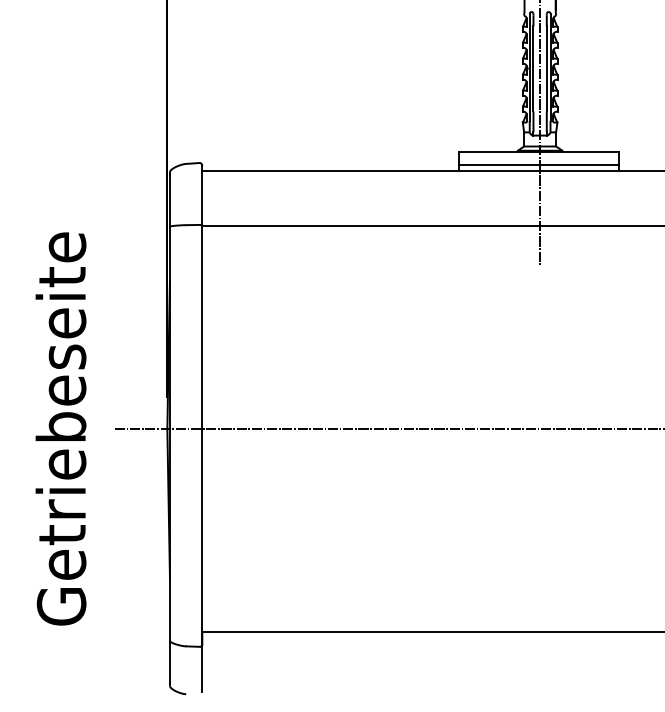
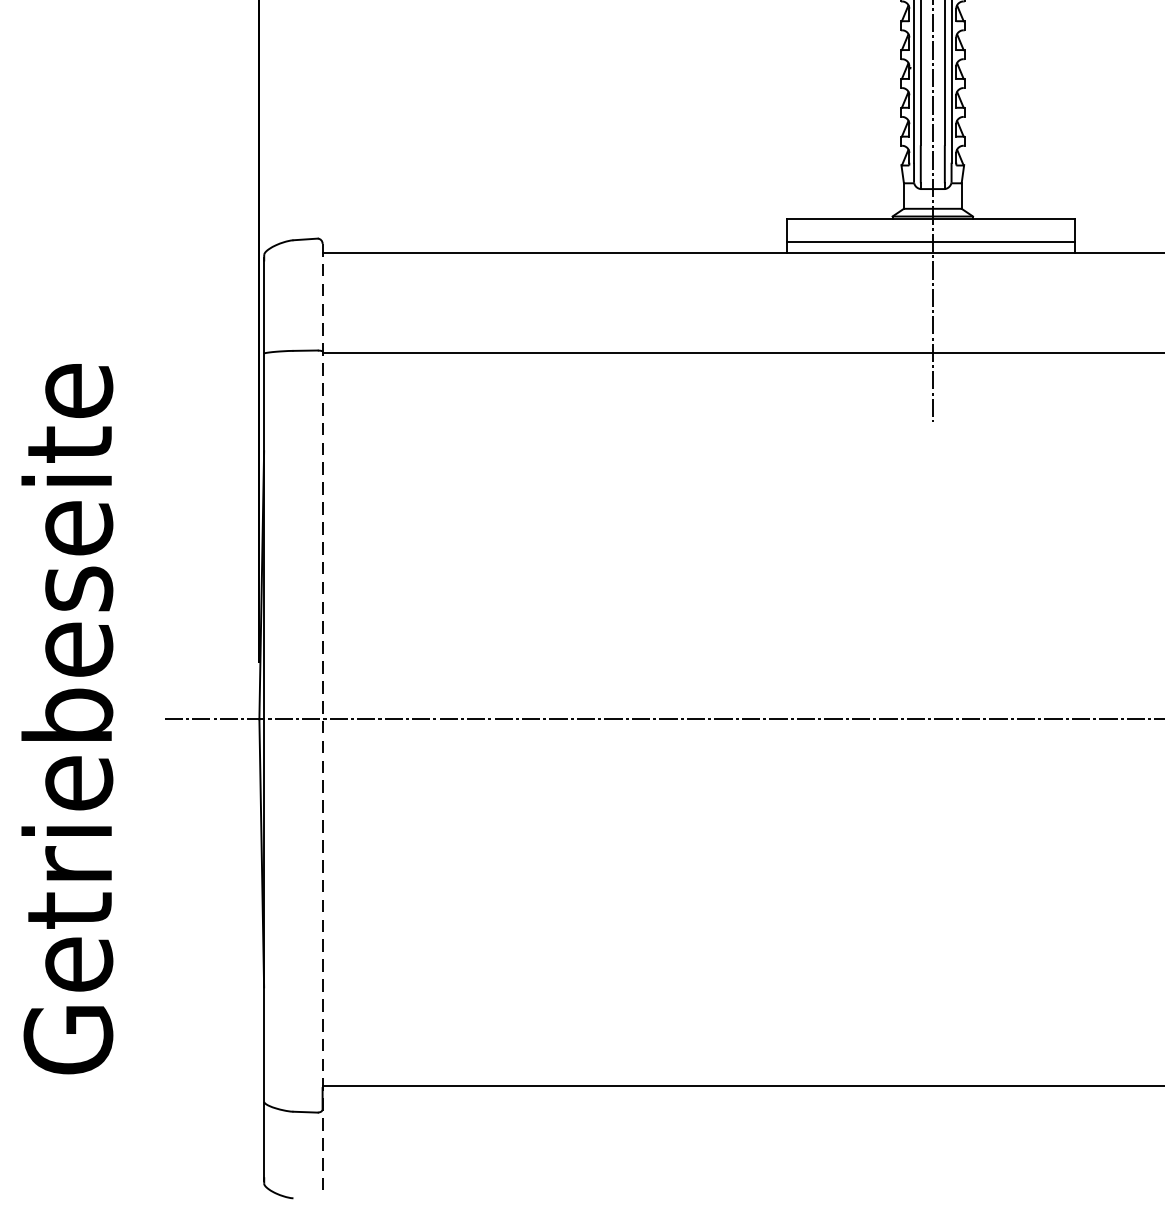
line: (202, 429) -> (322, 720), solid -> dashed

